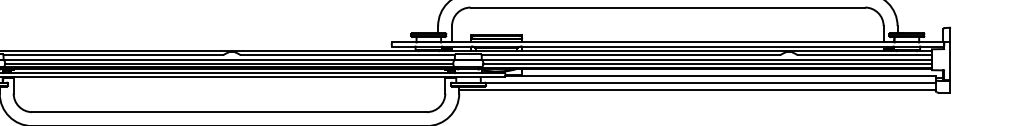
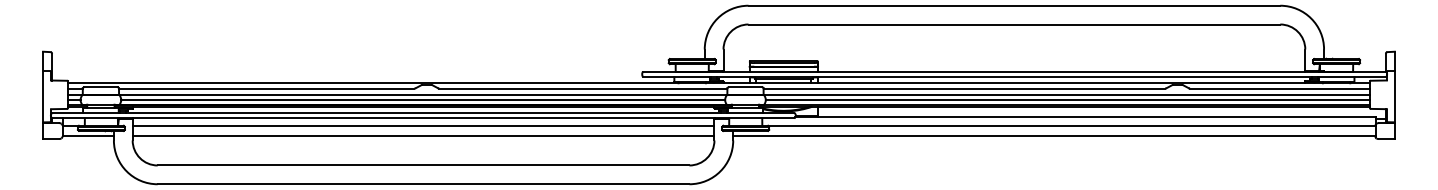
line: (229, 83) -> (423, 126), added
line: (229, 90) -> (423, 136), added

